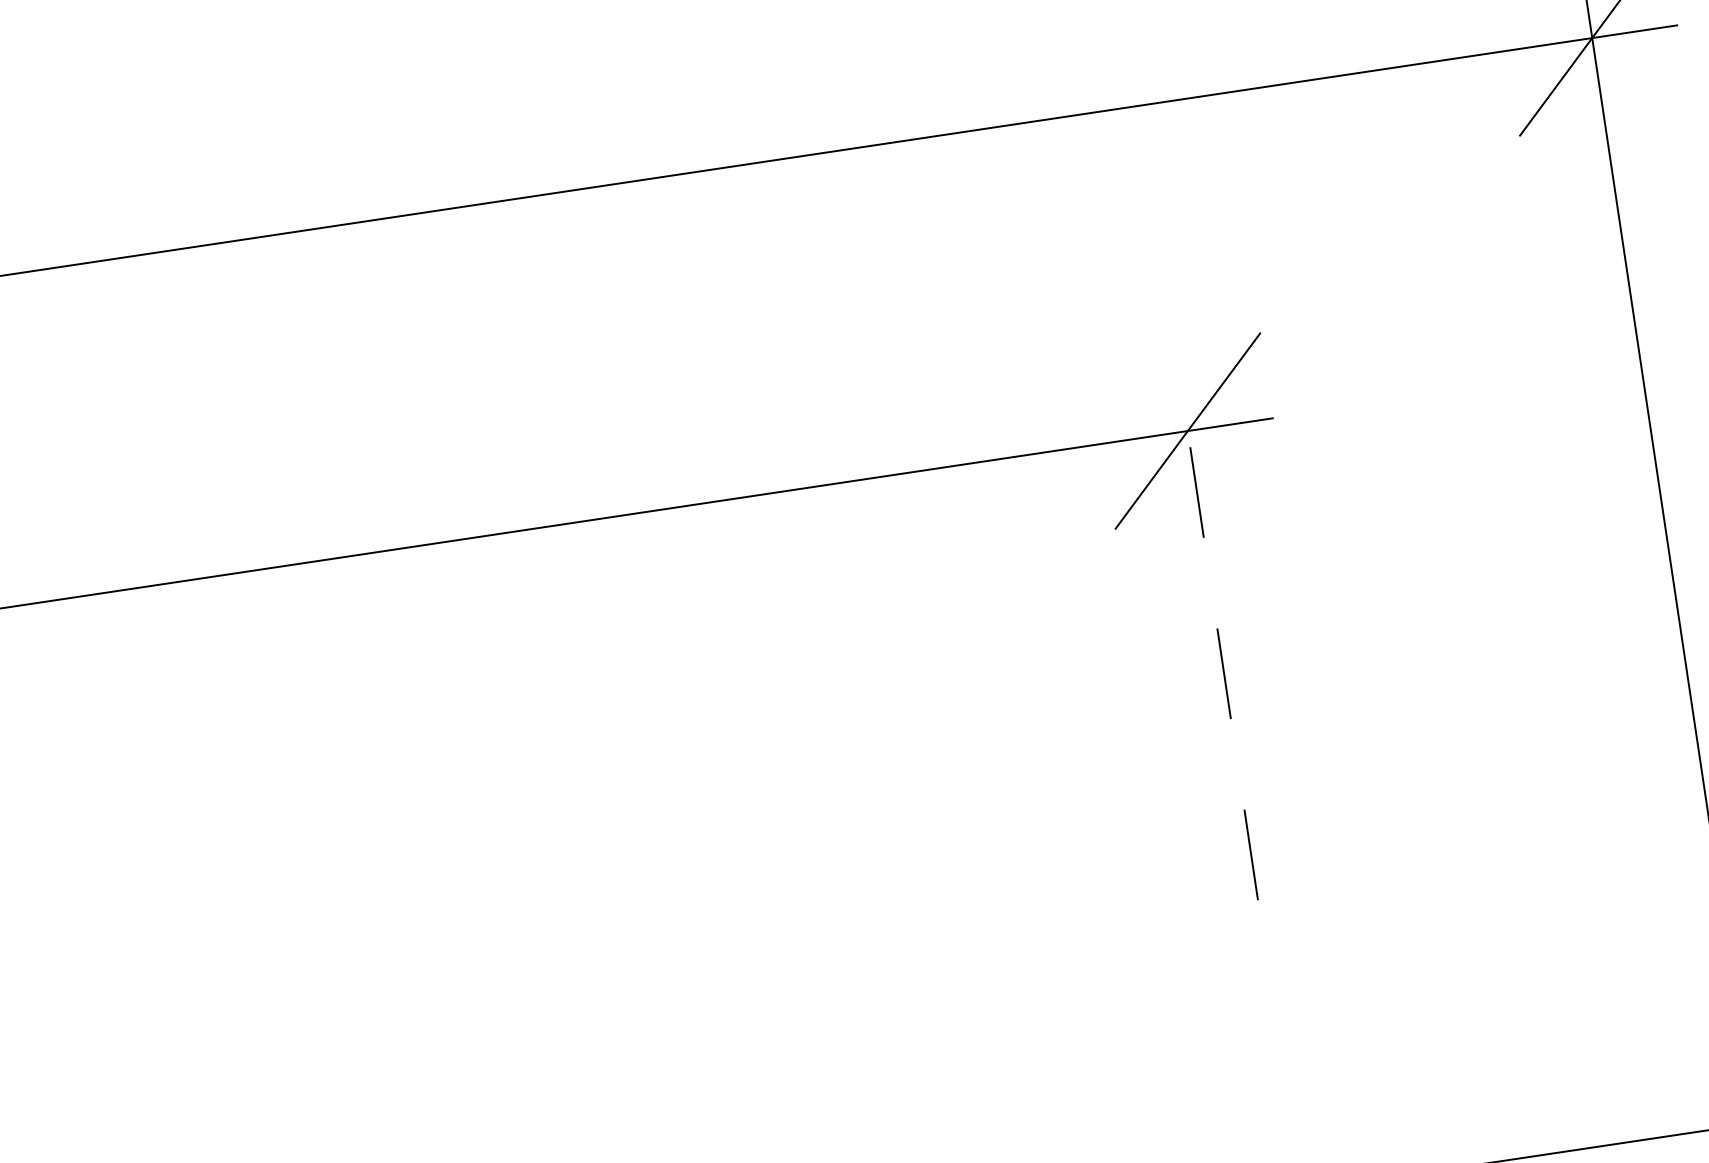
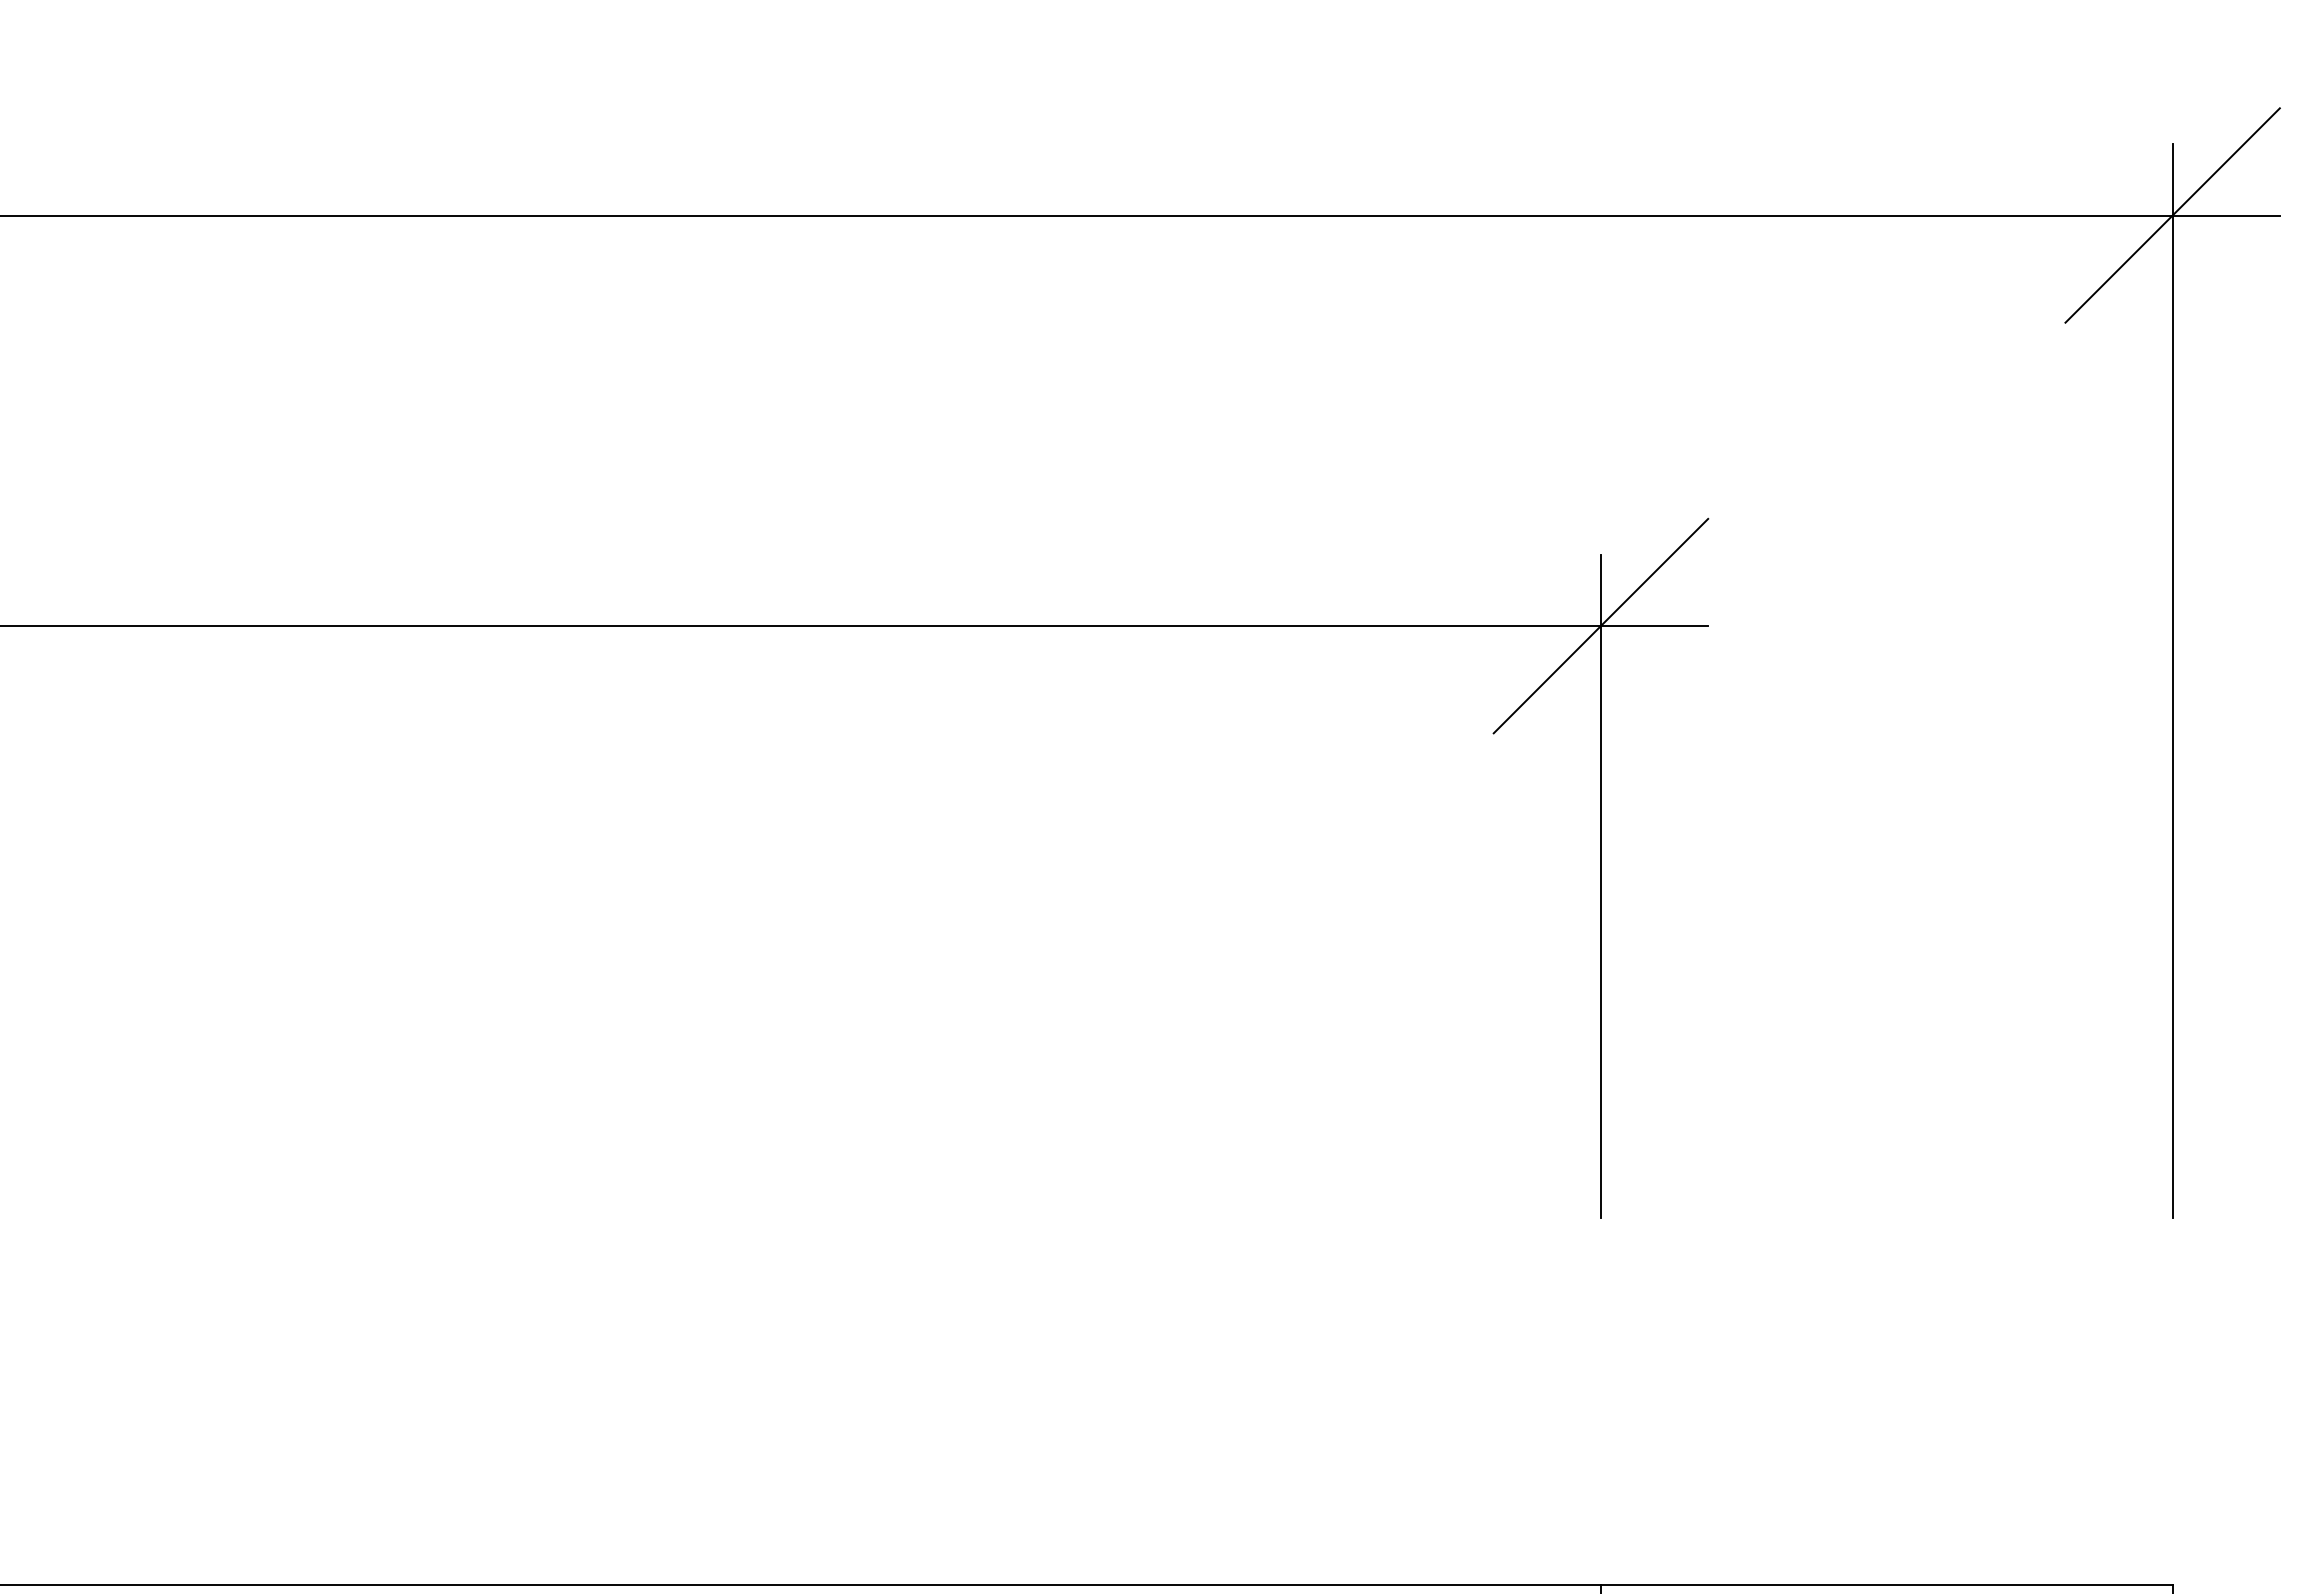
line: (1218, 637) -> (1600, 886), dashed -> solid

